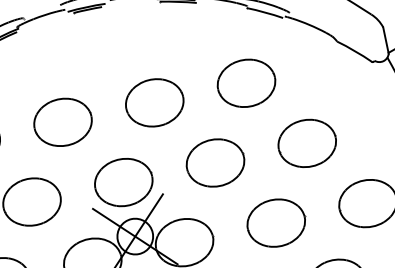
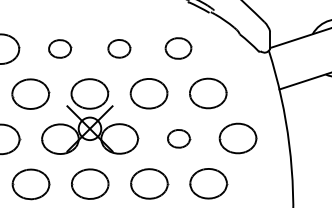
part: (246, 83) -> (178, 48), size x0.7
part: (155, 102) -> (119, 48), size x0.6
part: (61, 121) -> (59, 48), size x0.6
part: (275, 222) -> (178, 138), size x0.6

